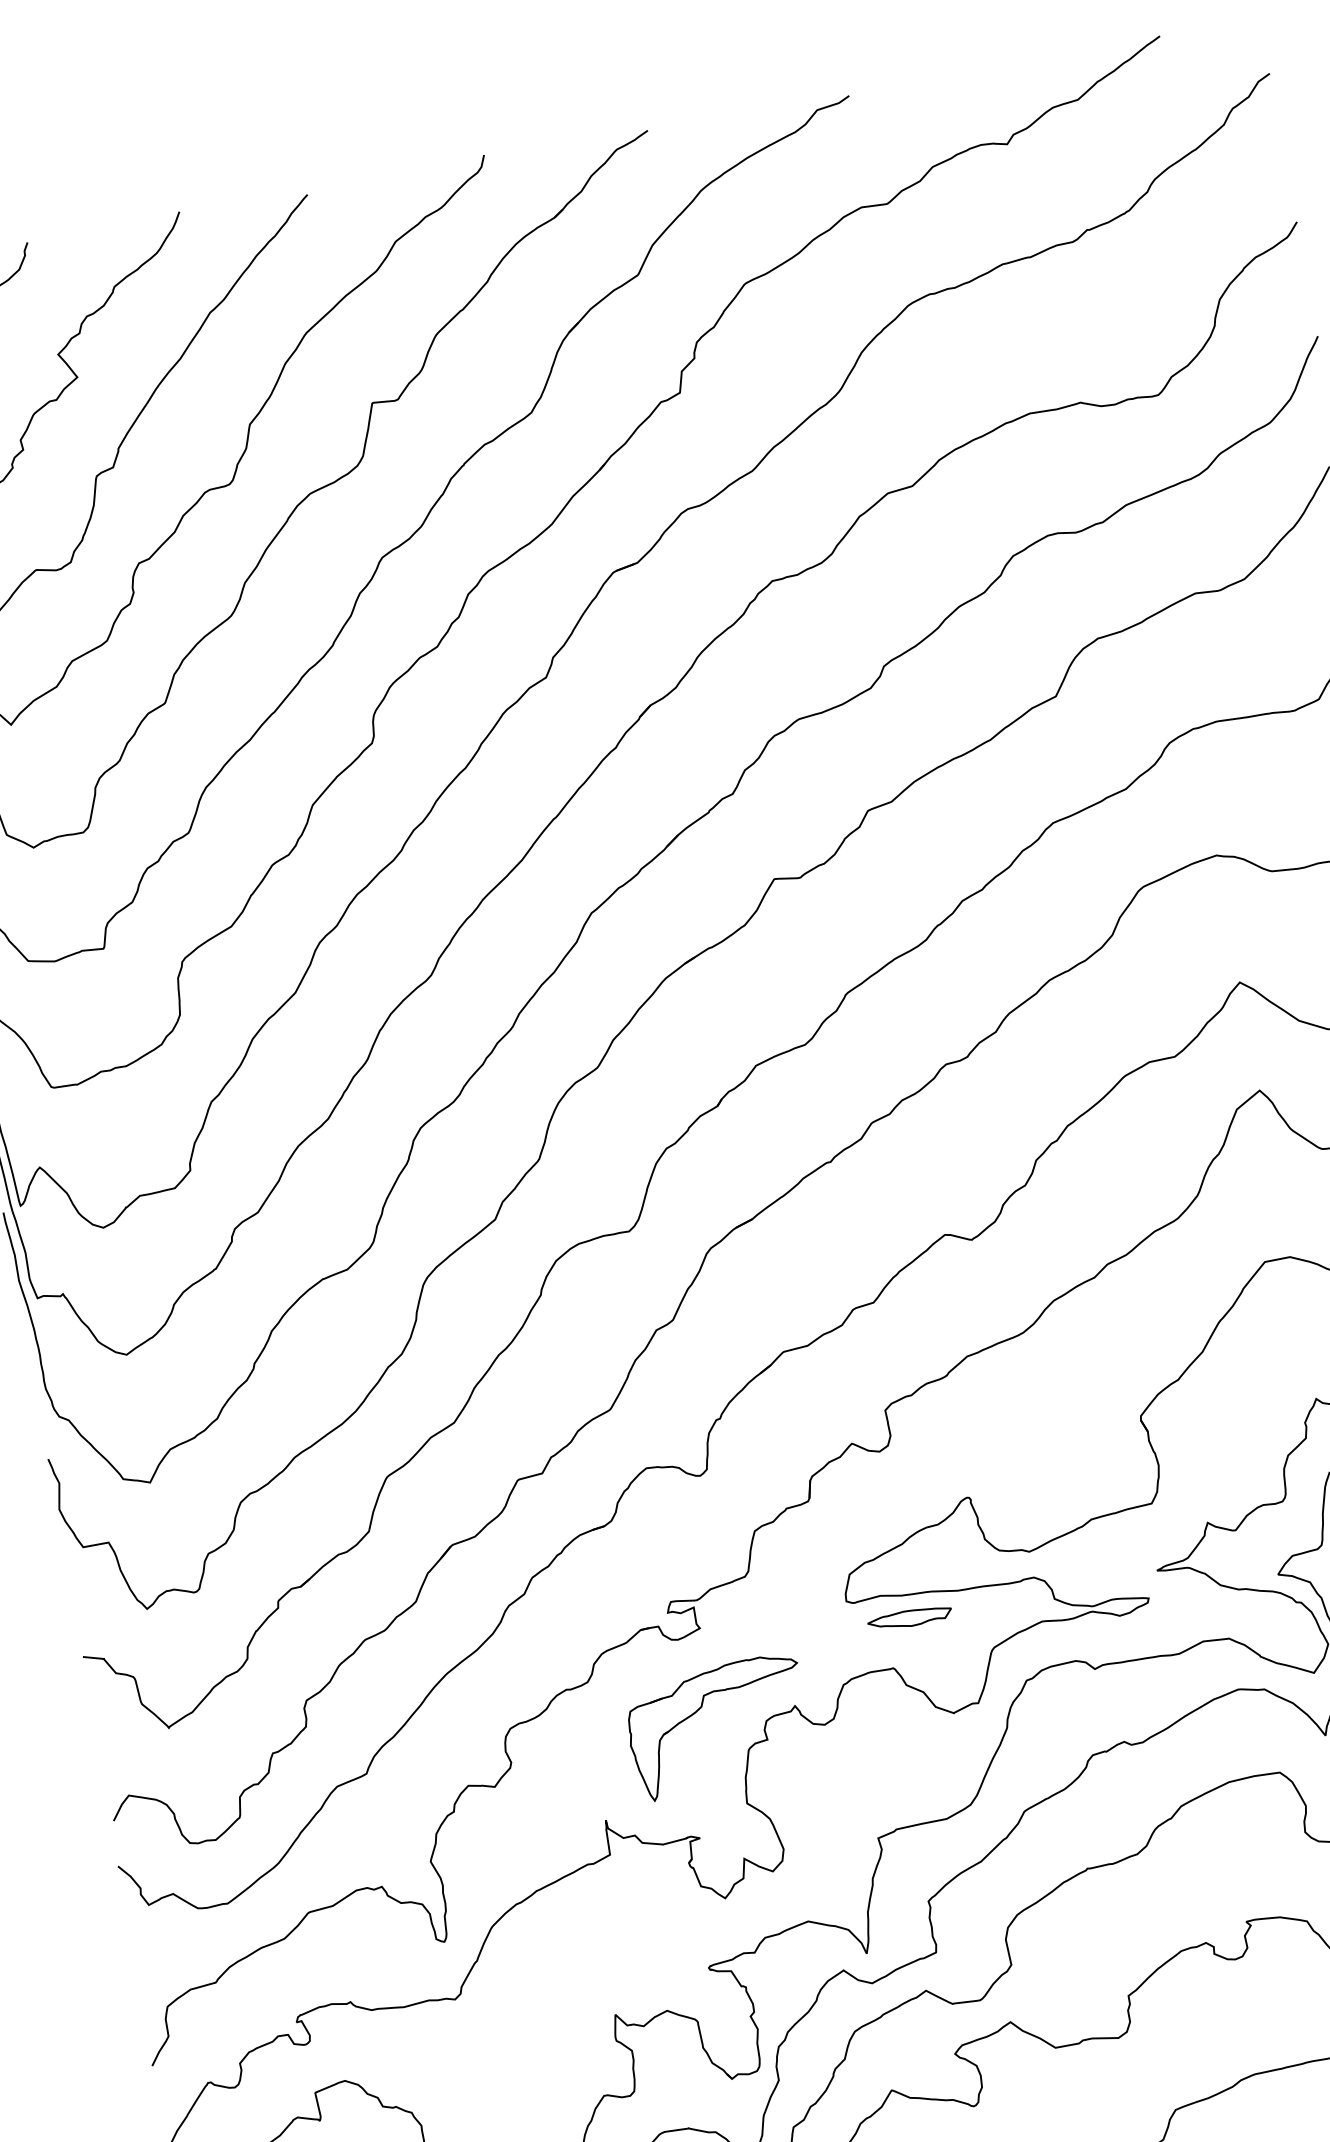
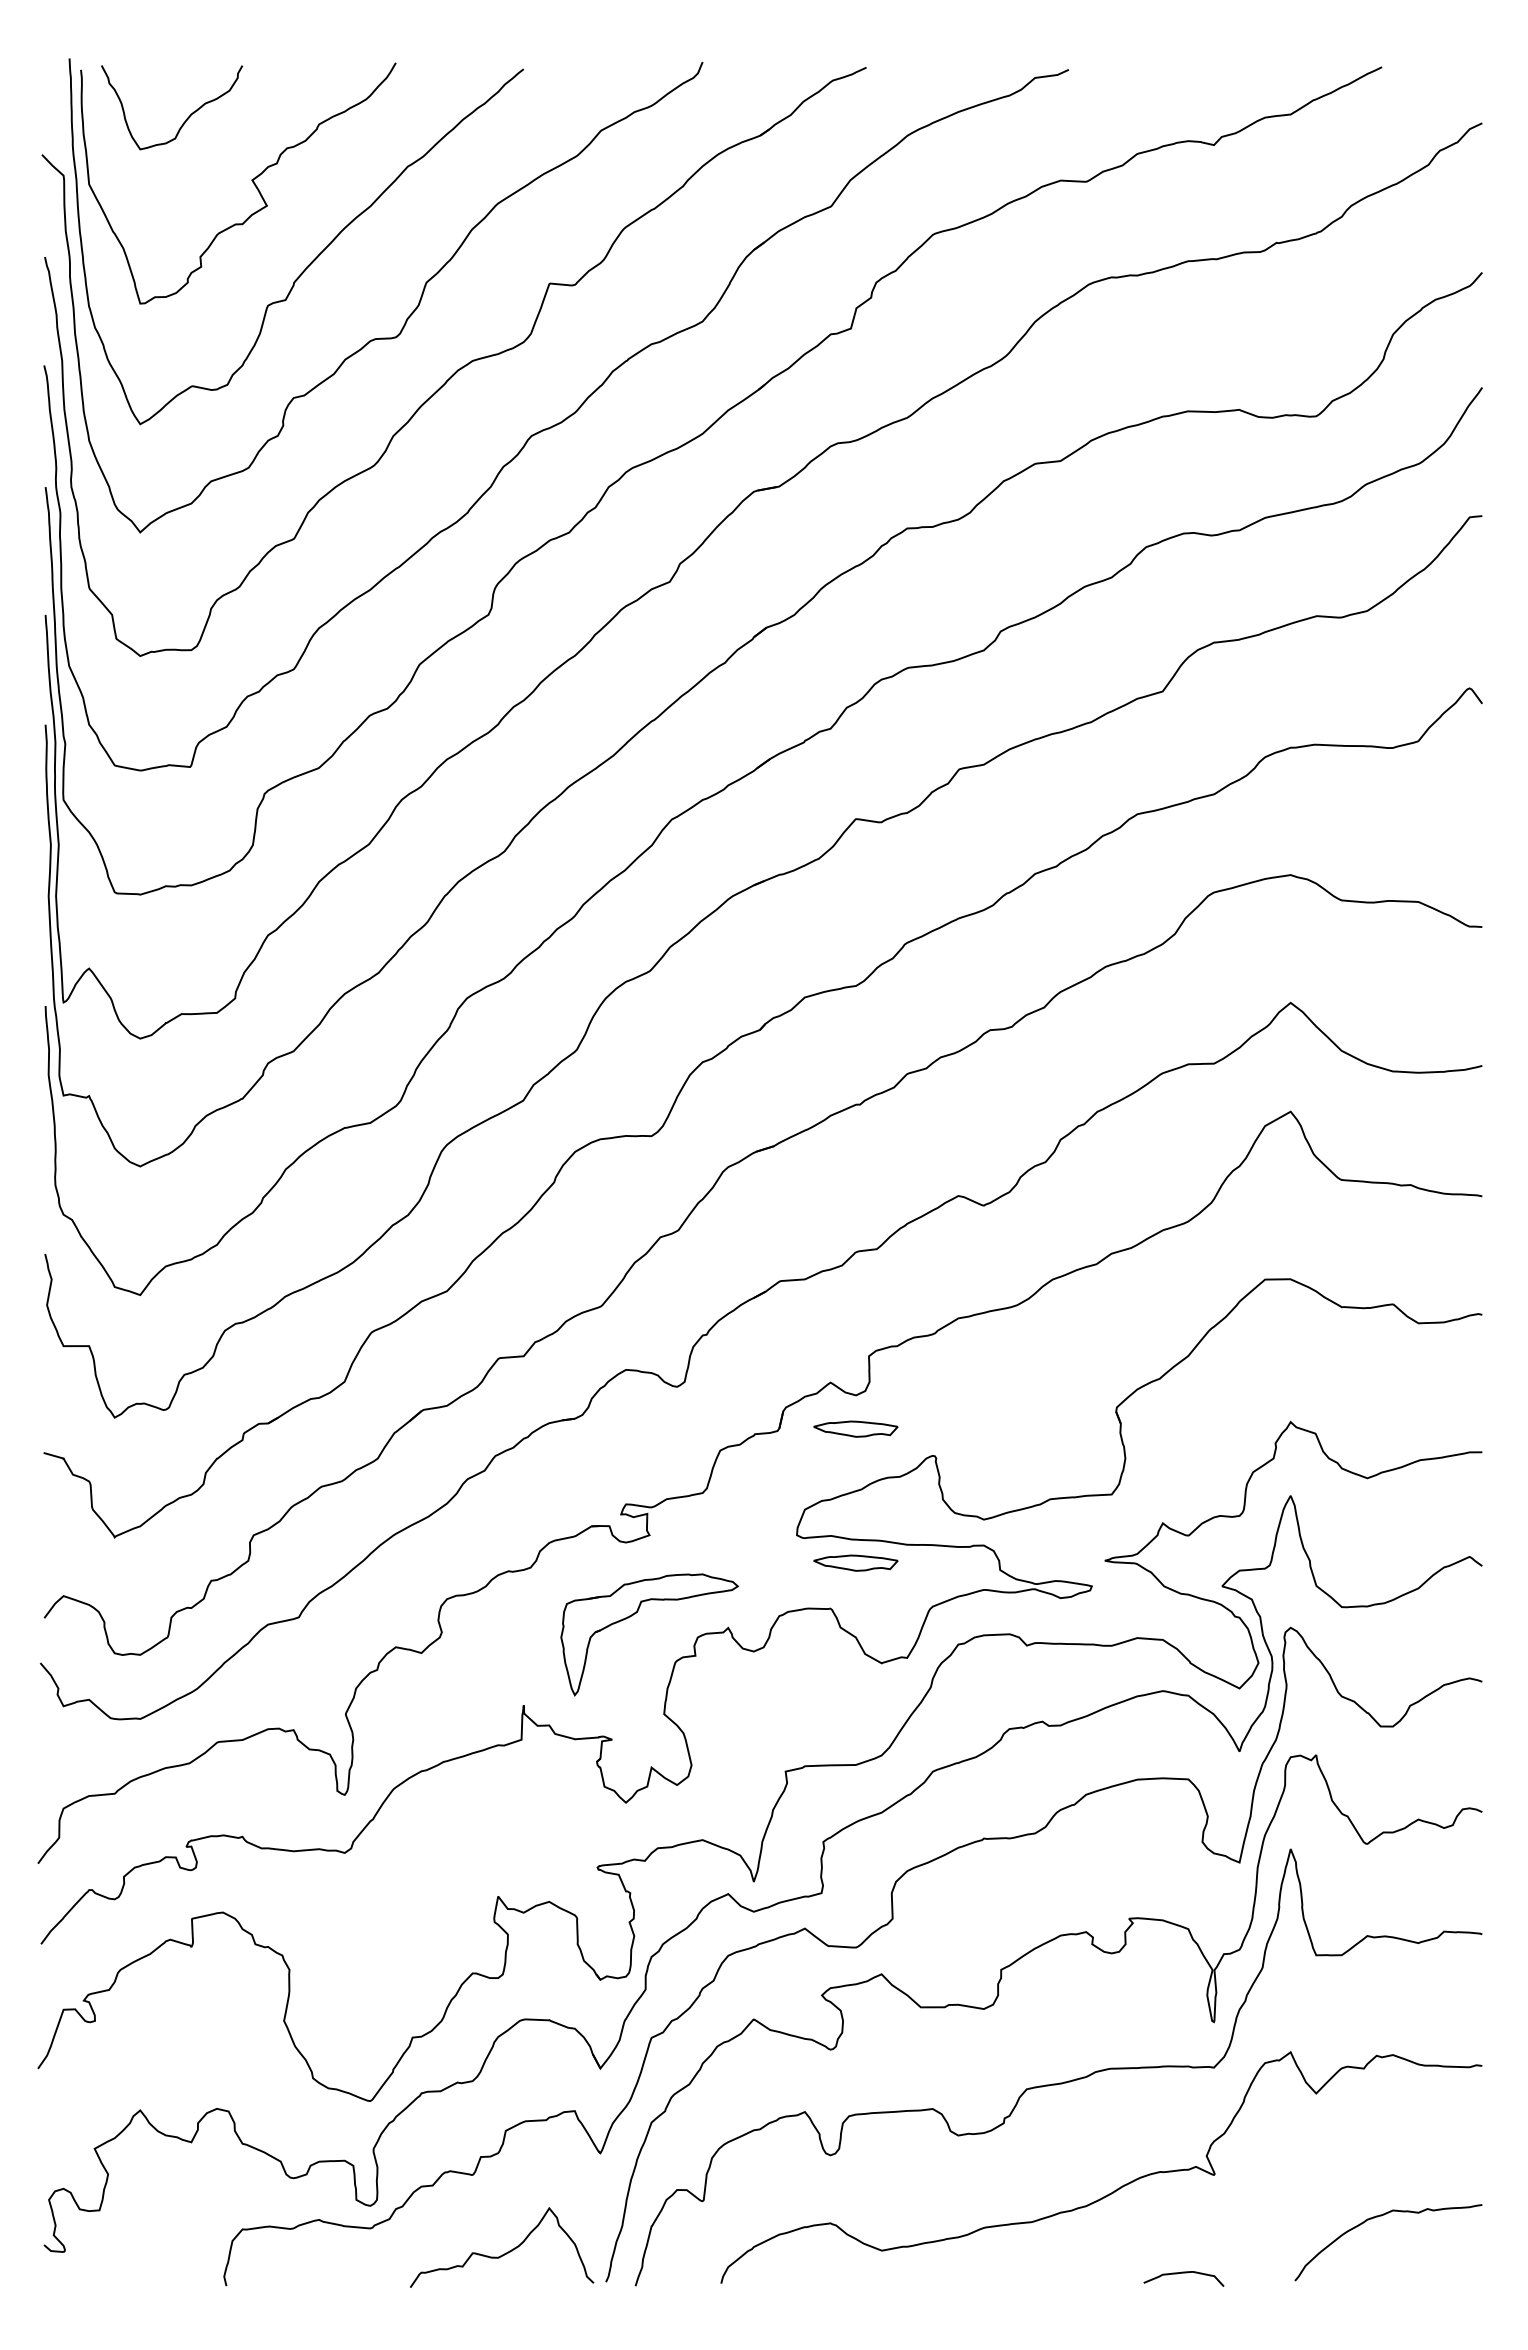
part: (885, 1484) -> (855, 1428), added

